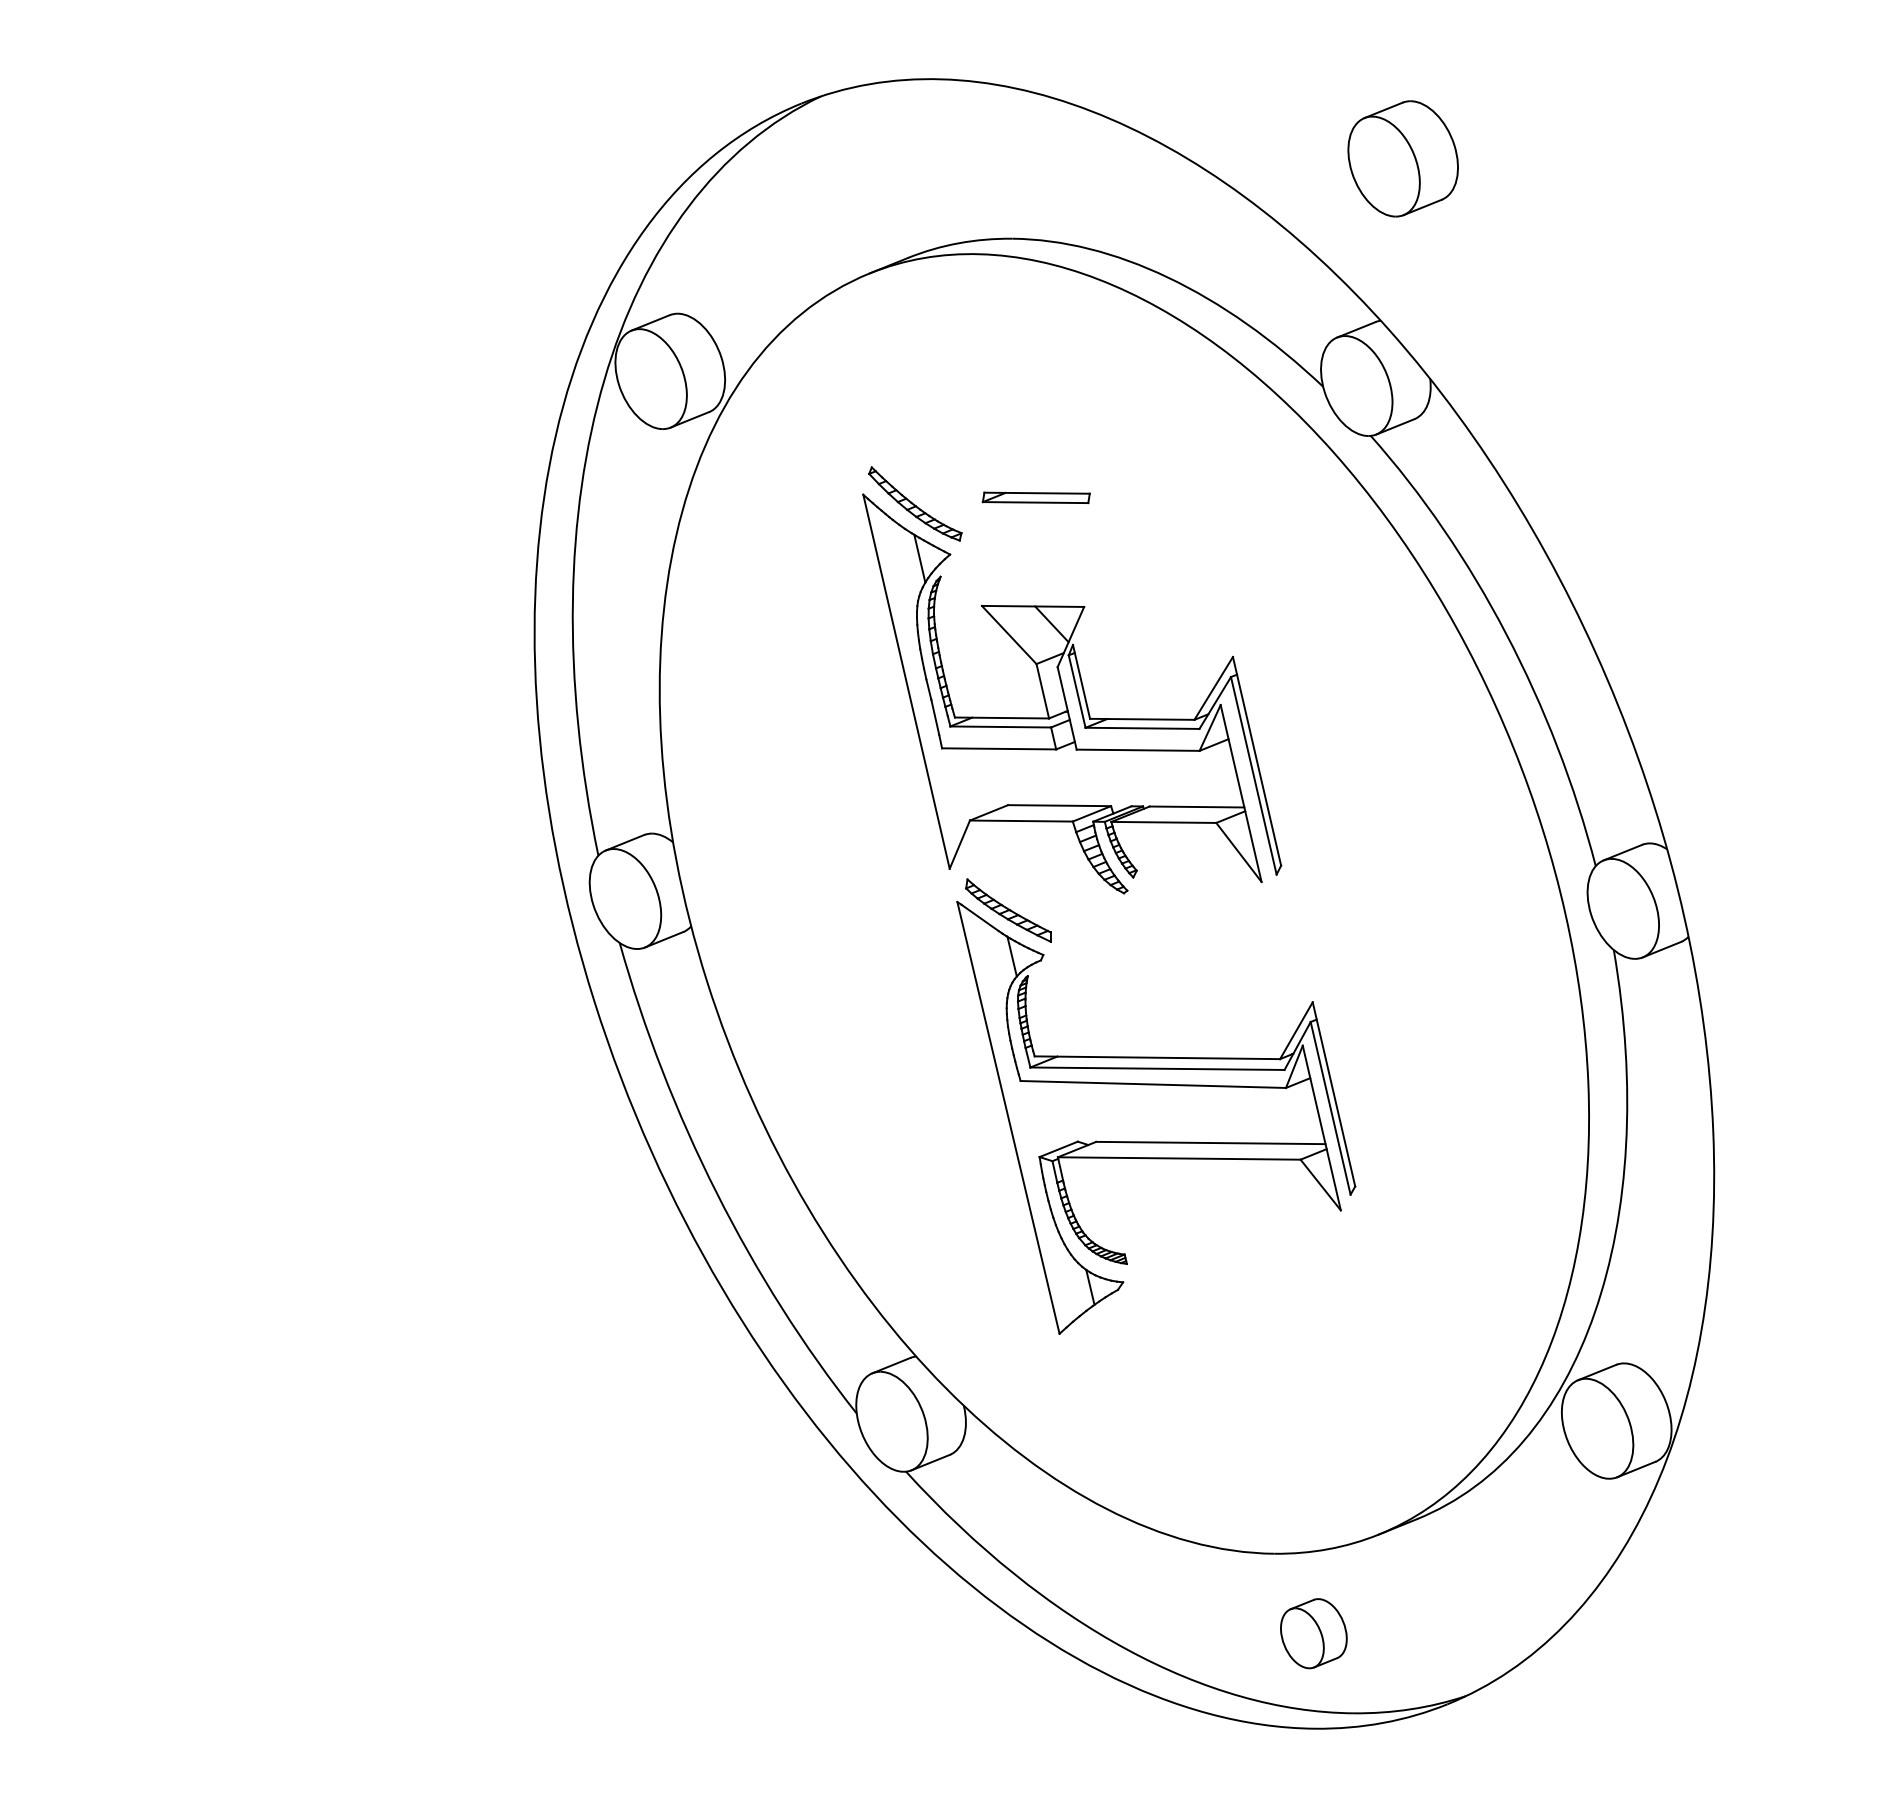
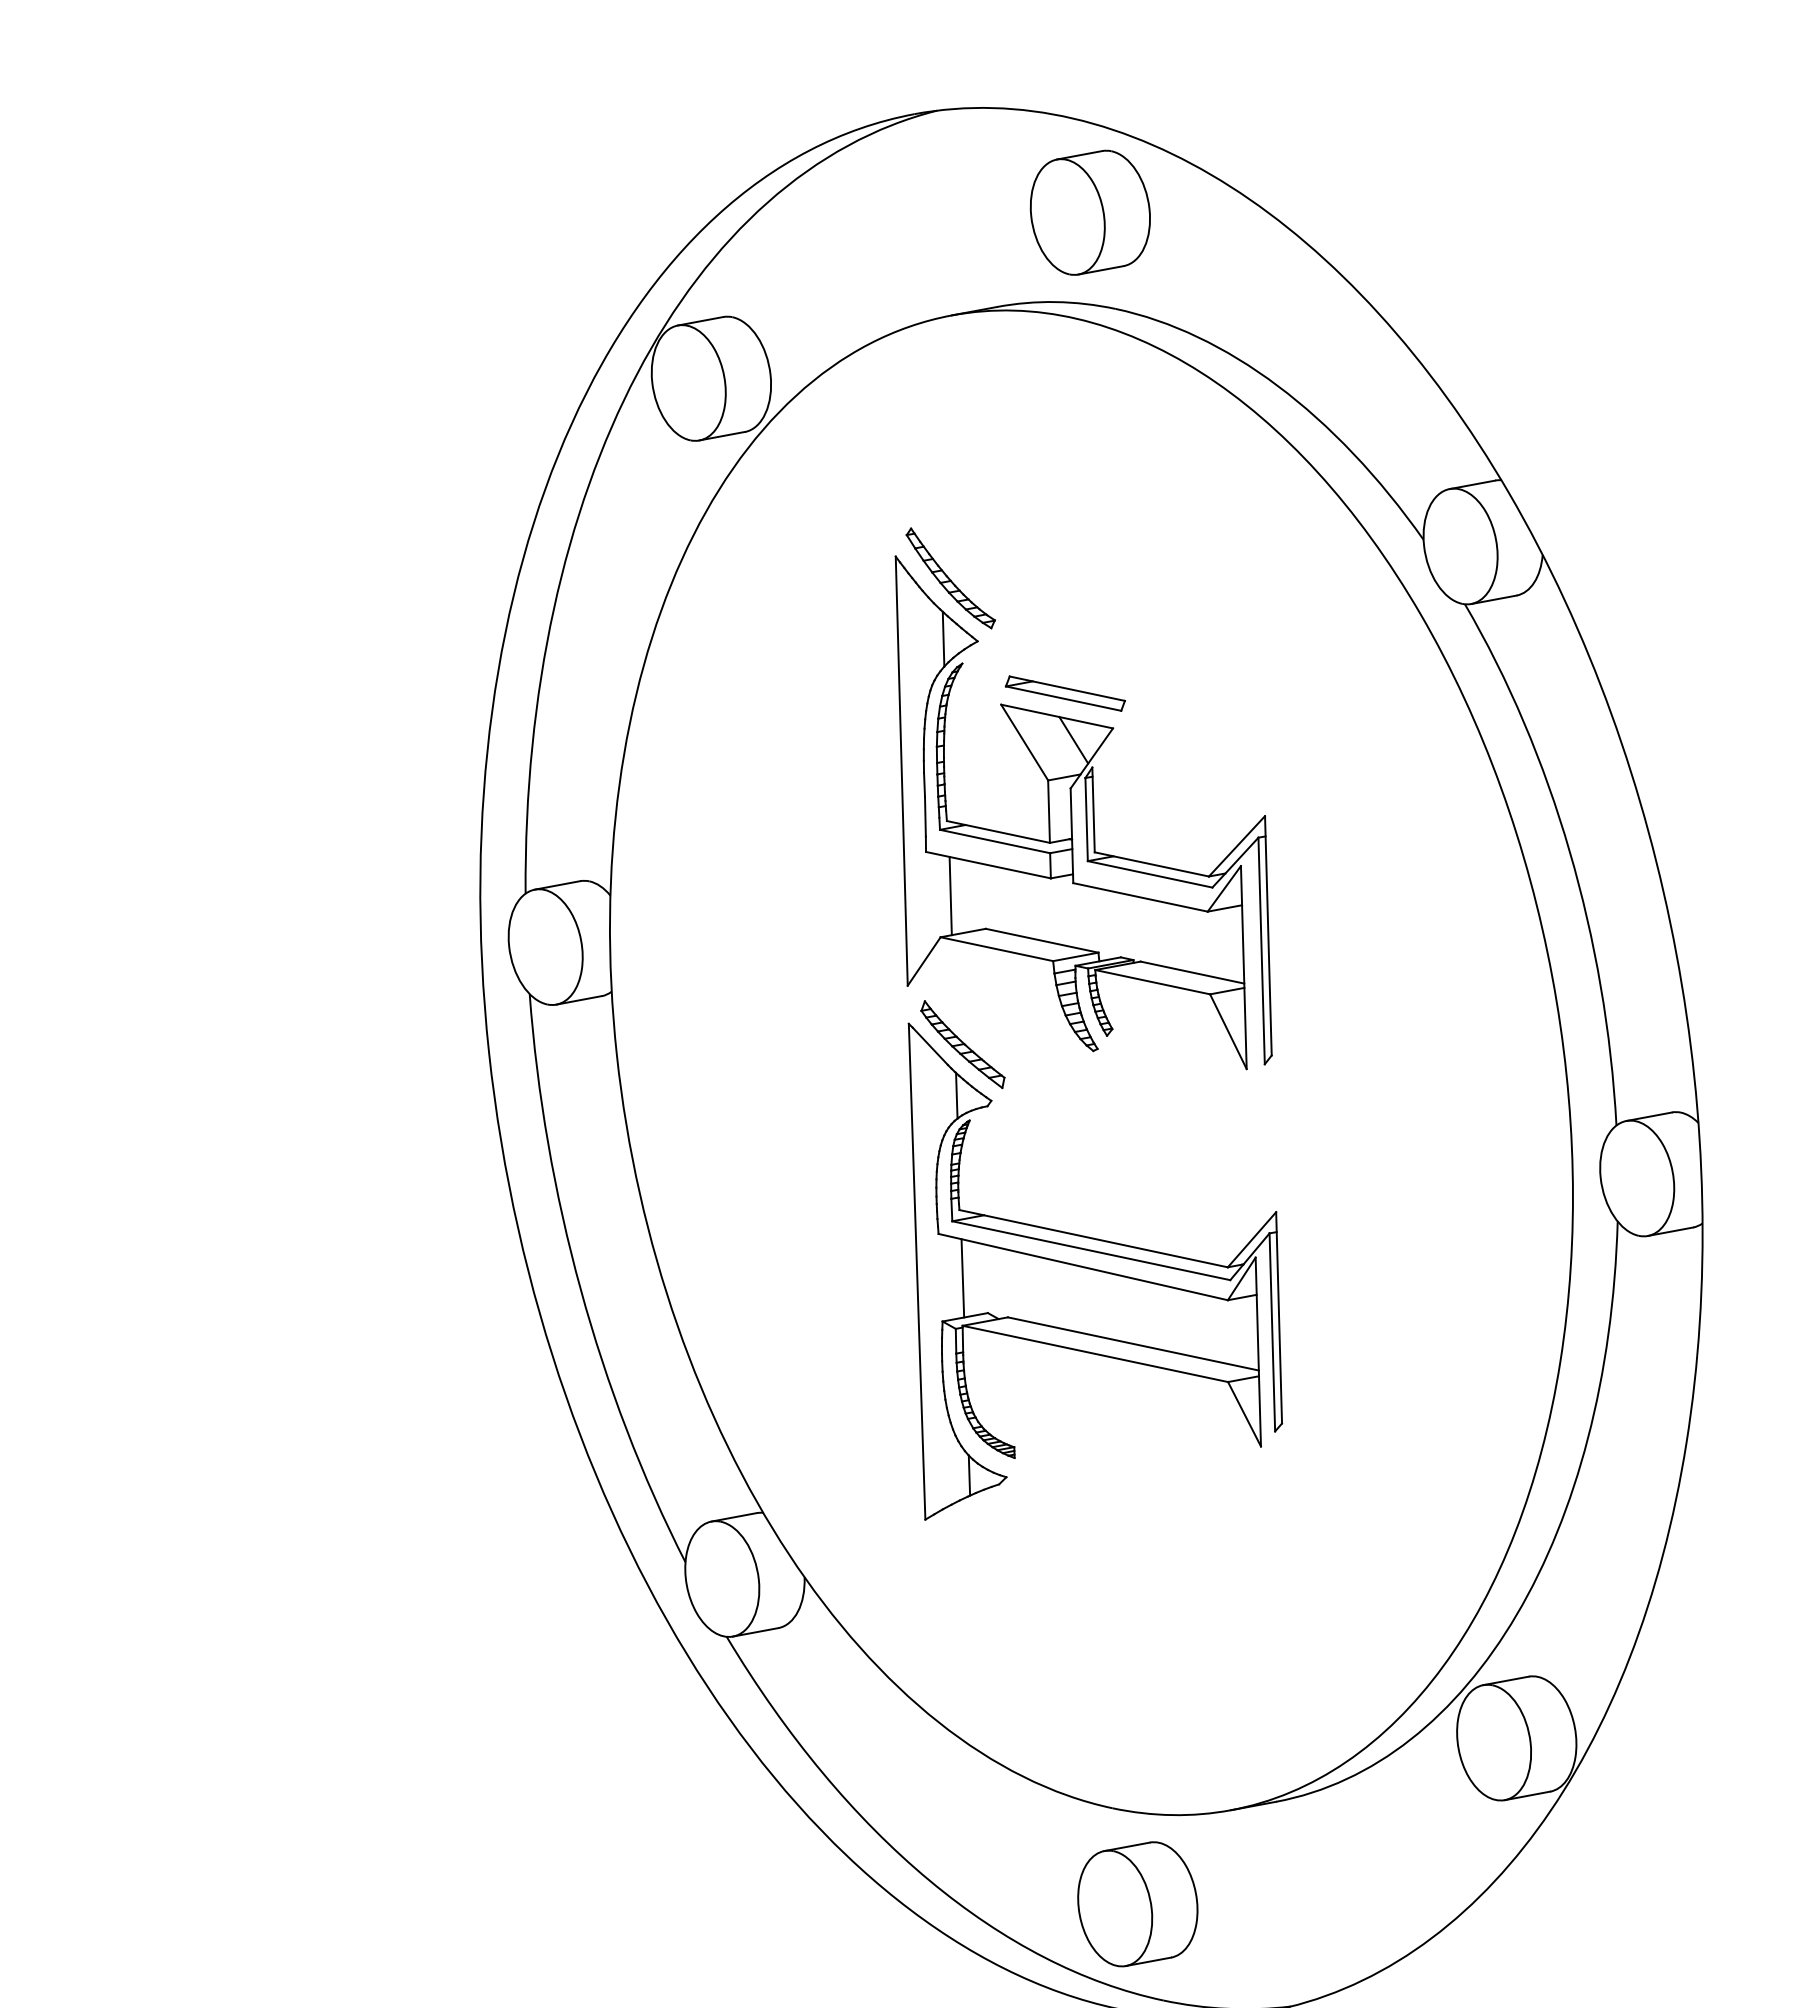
part: (1402, 158) -> (1089, 212), moved
part: (1035, 497) -> (1064, 693), moved
line: (971, 782) -> (950, 895), added
line: (1049, 1115) -> (962, 1278), added
part: (1313, 1633) -> (1137, 1904), size x1.67

